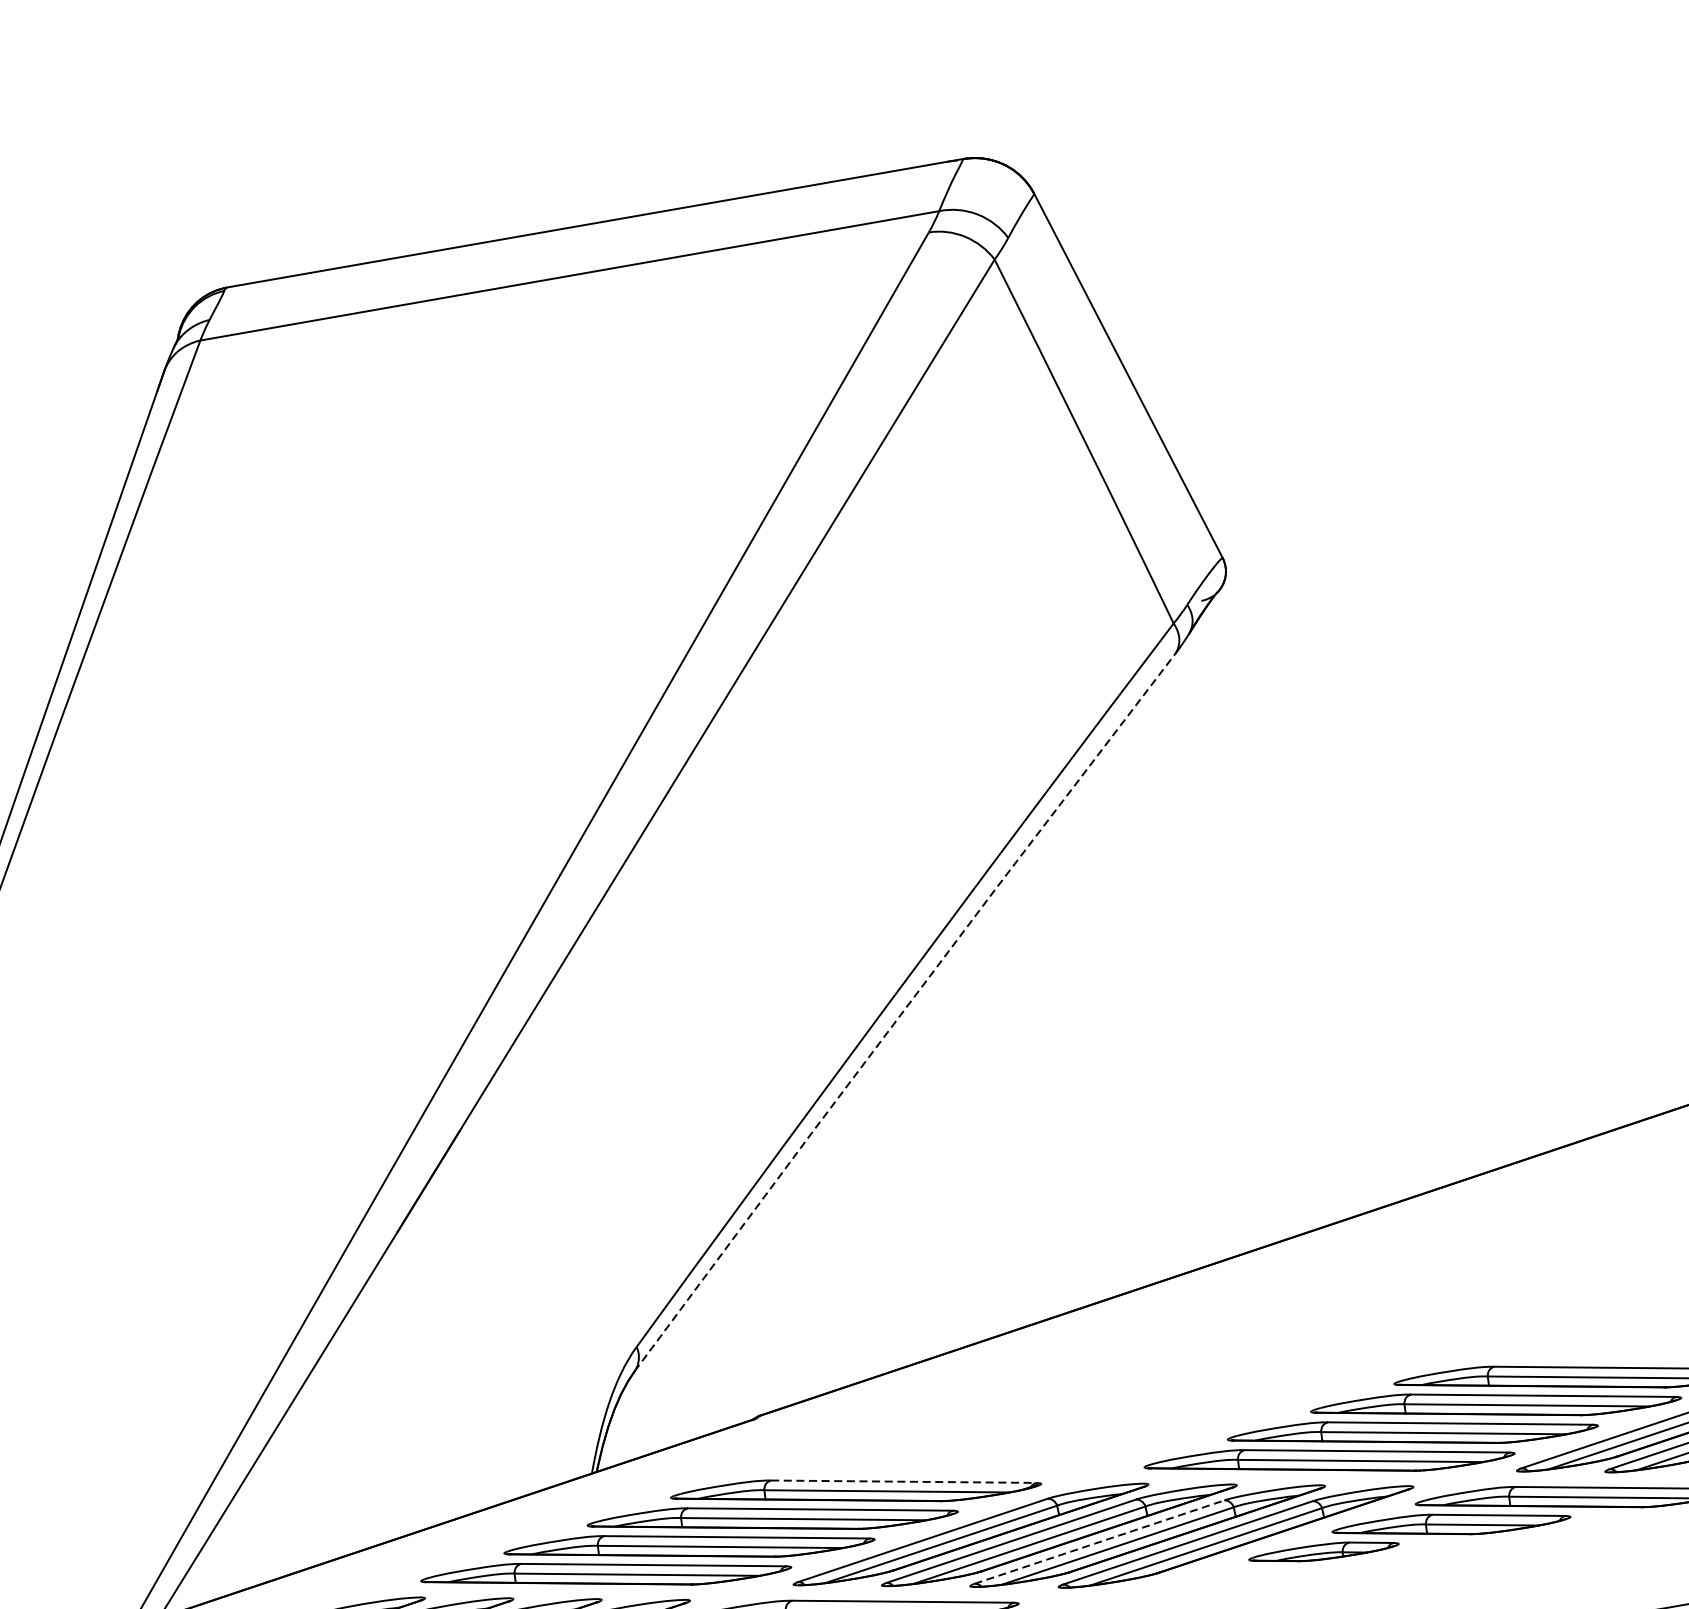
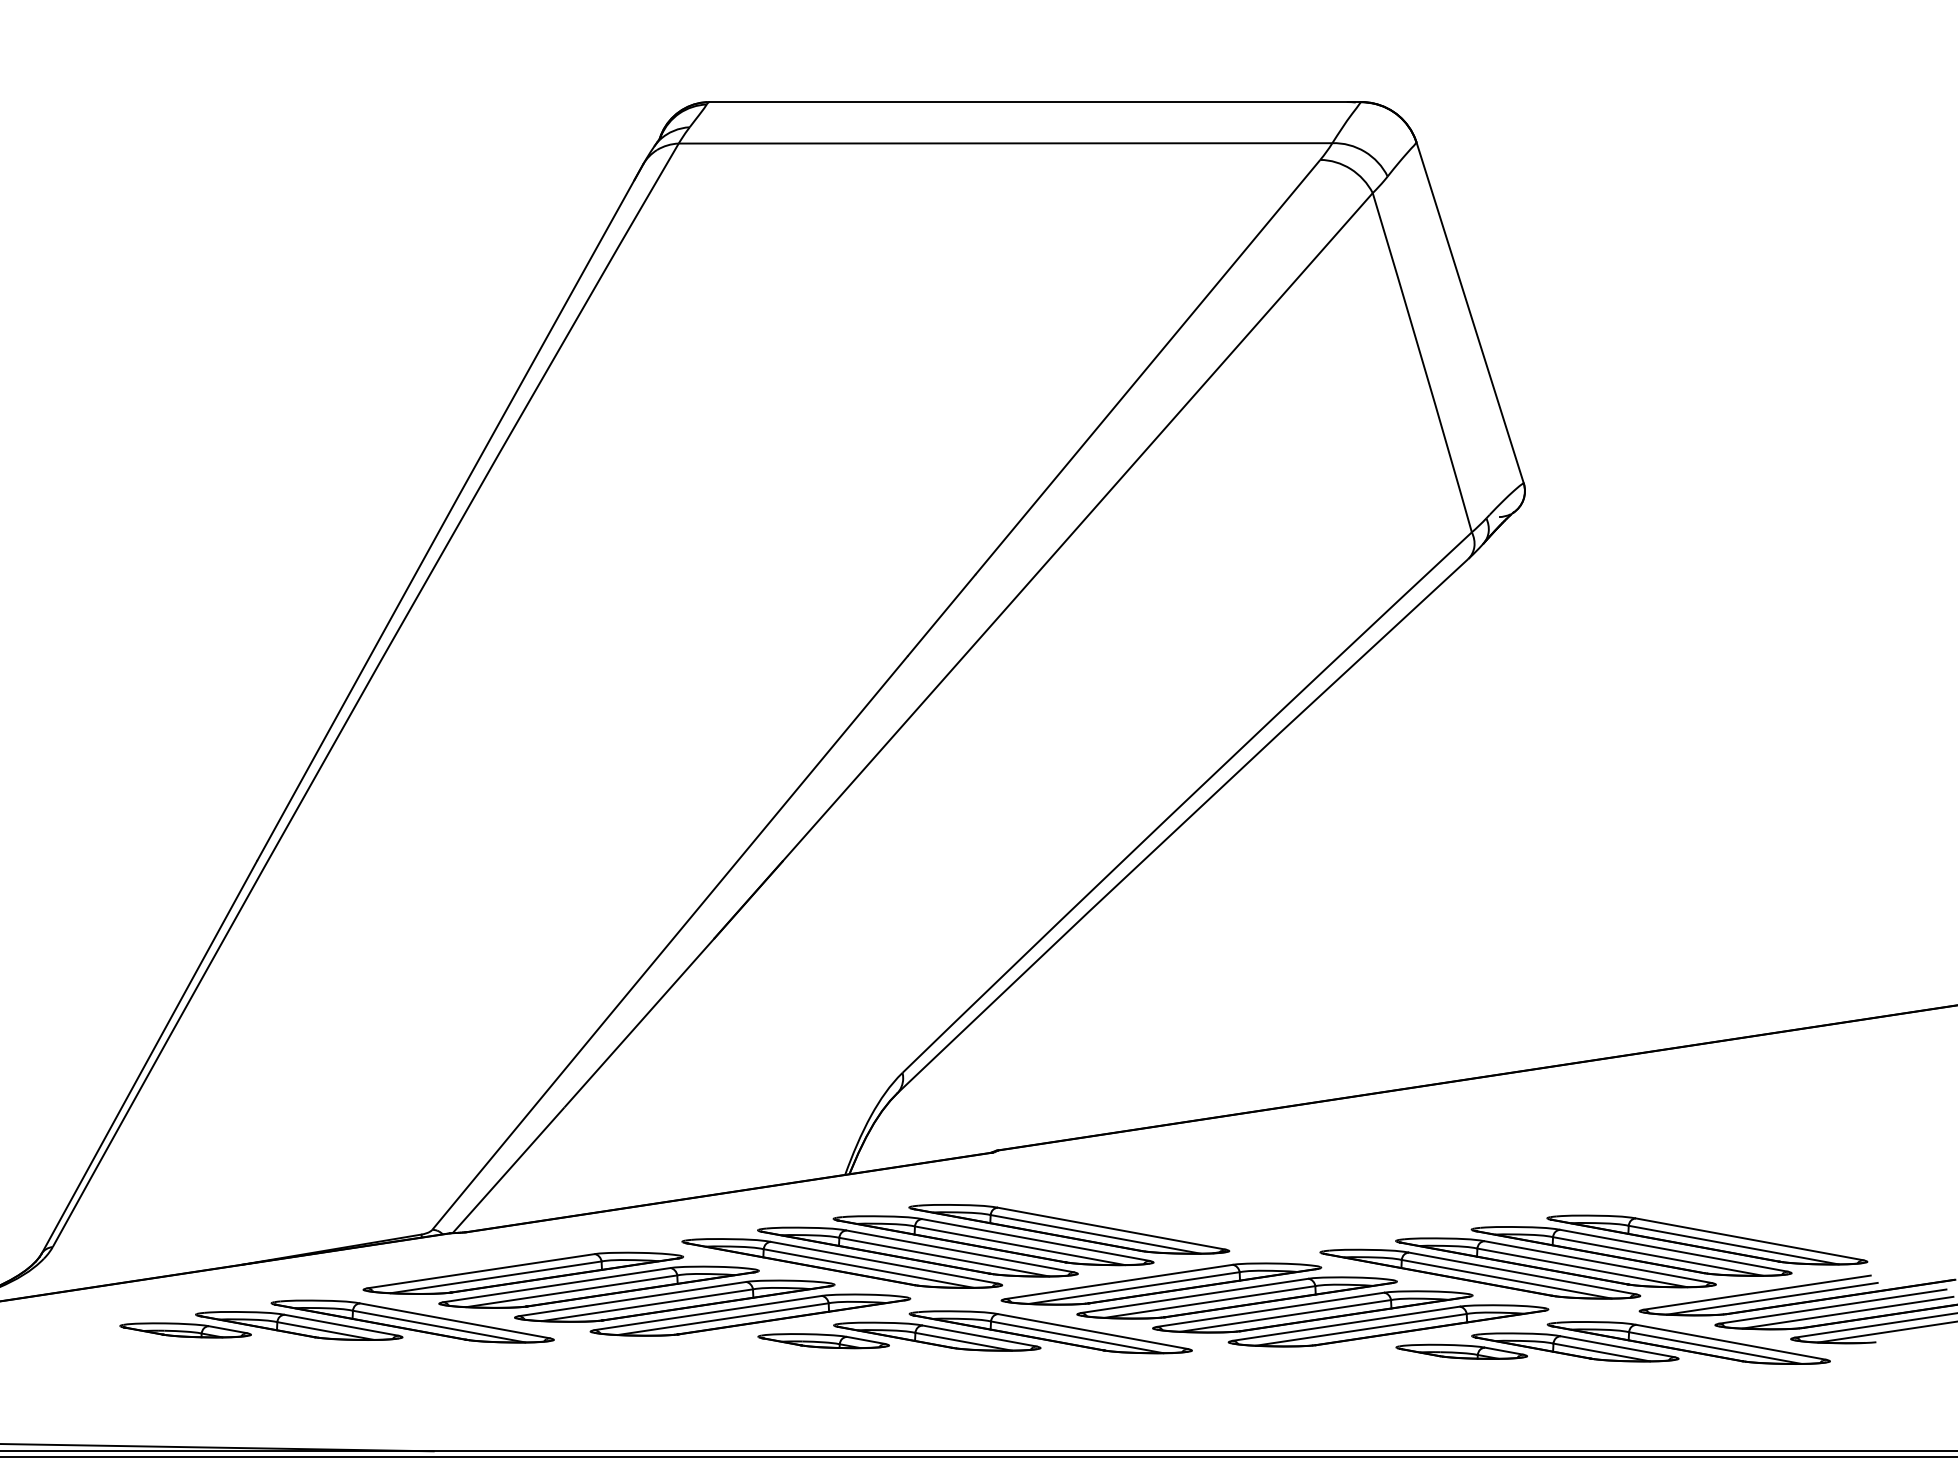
line: (903, 1012) -> (1181, 825), dashed -> solid
line: (903, 1481) -> (1111, 1228), dashed -> solid
line: (1099, 1541) -> (1270, 1309), dashed -> solid

